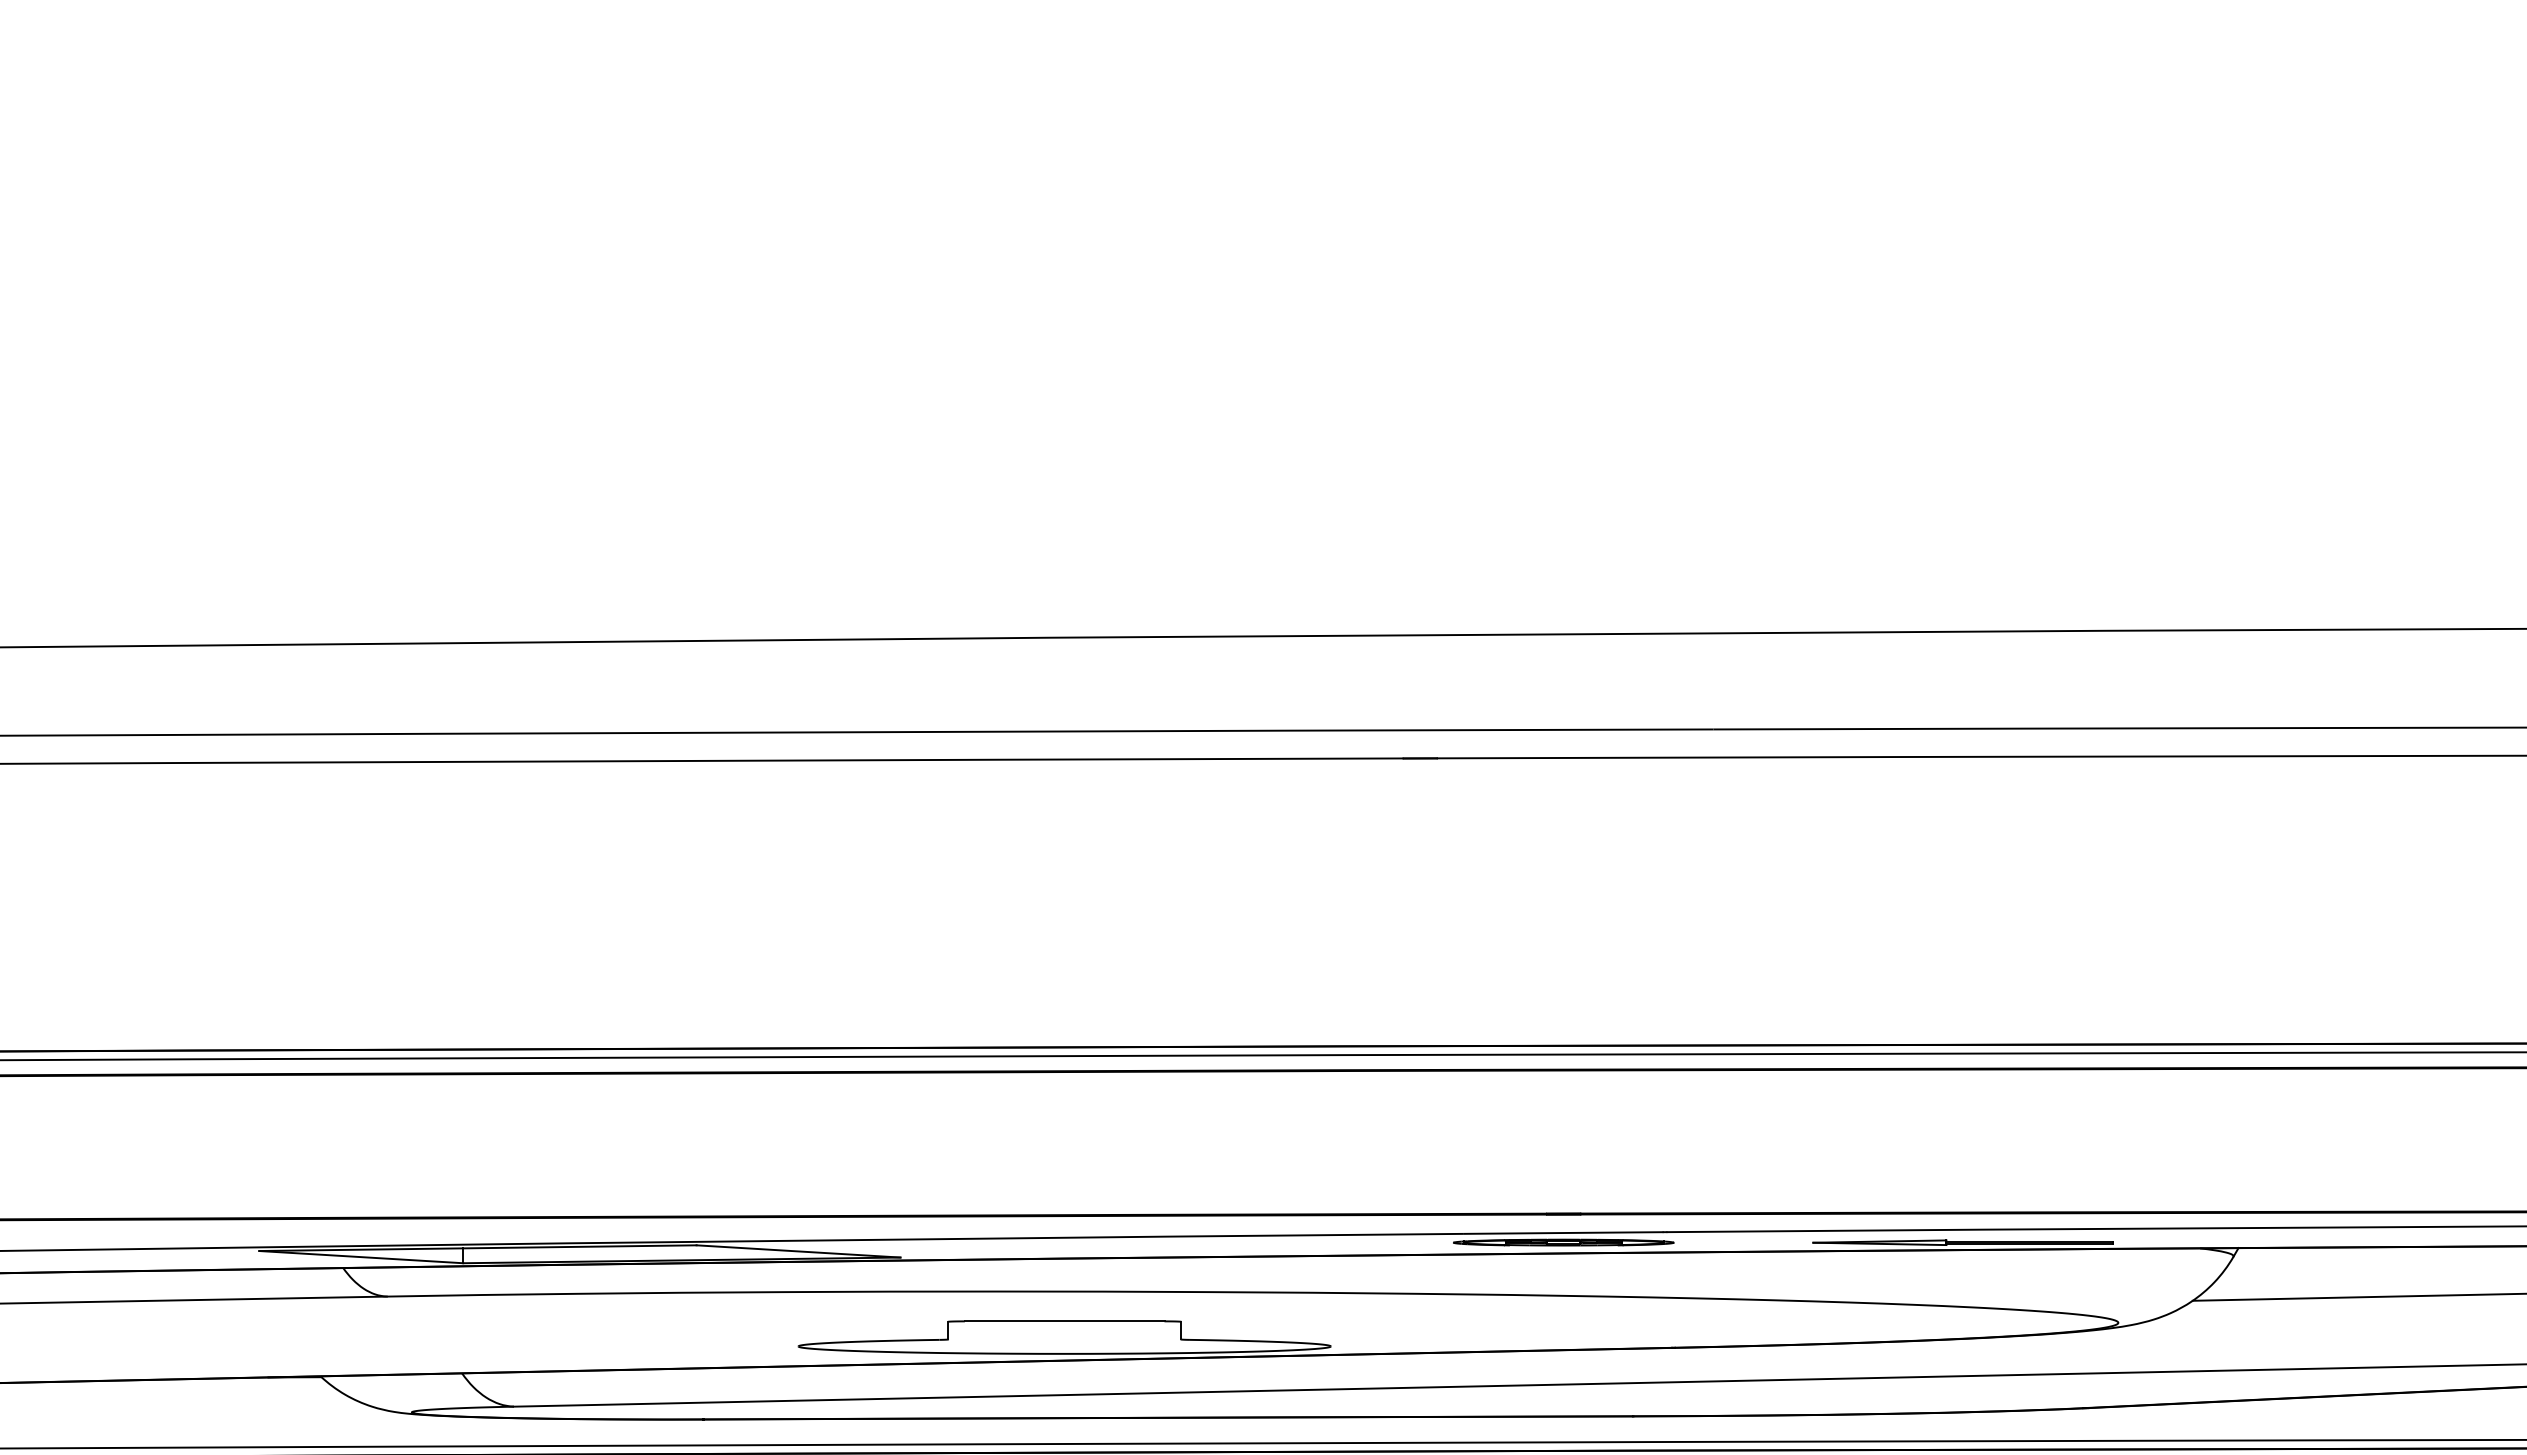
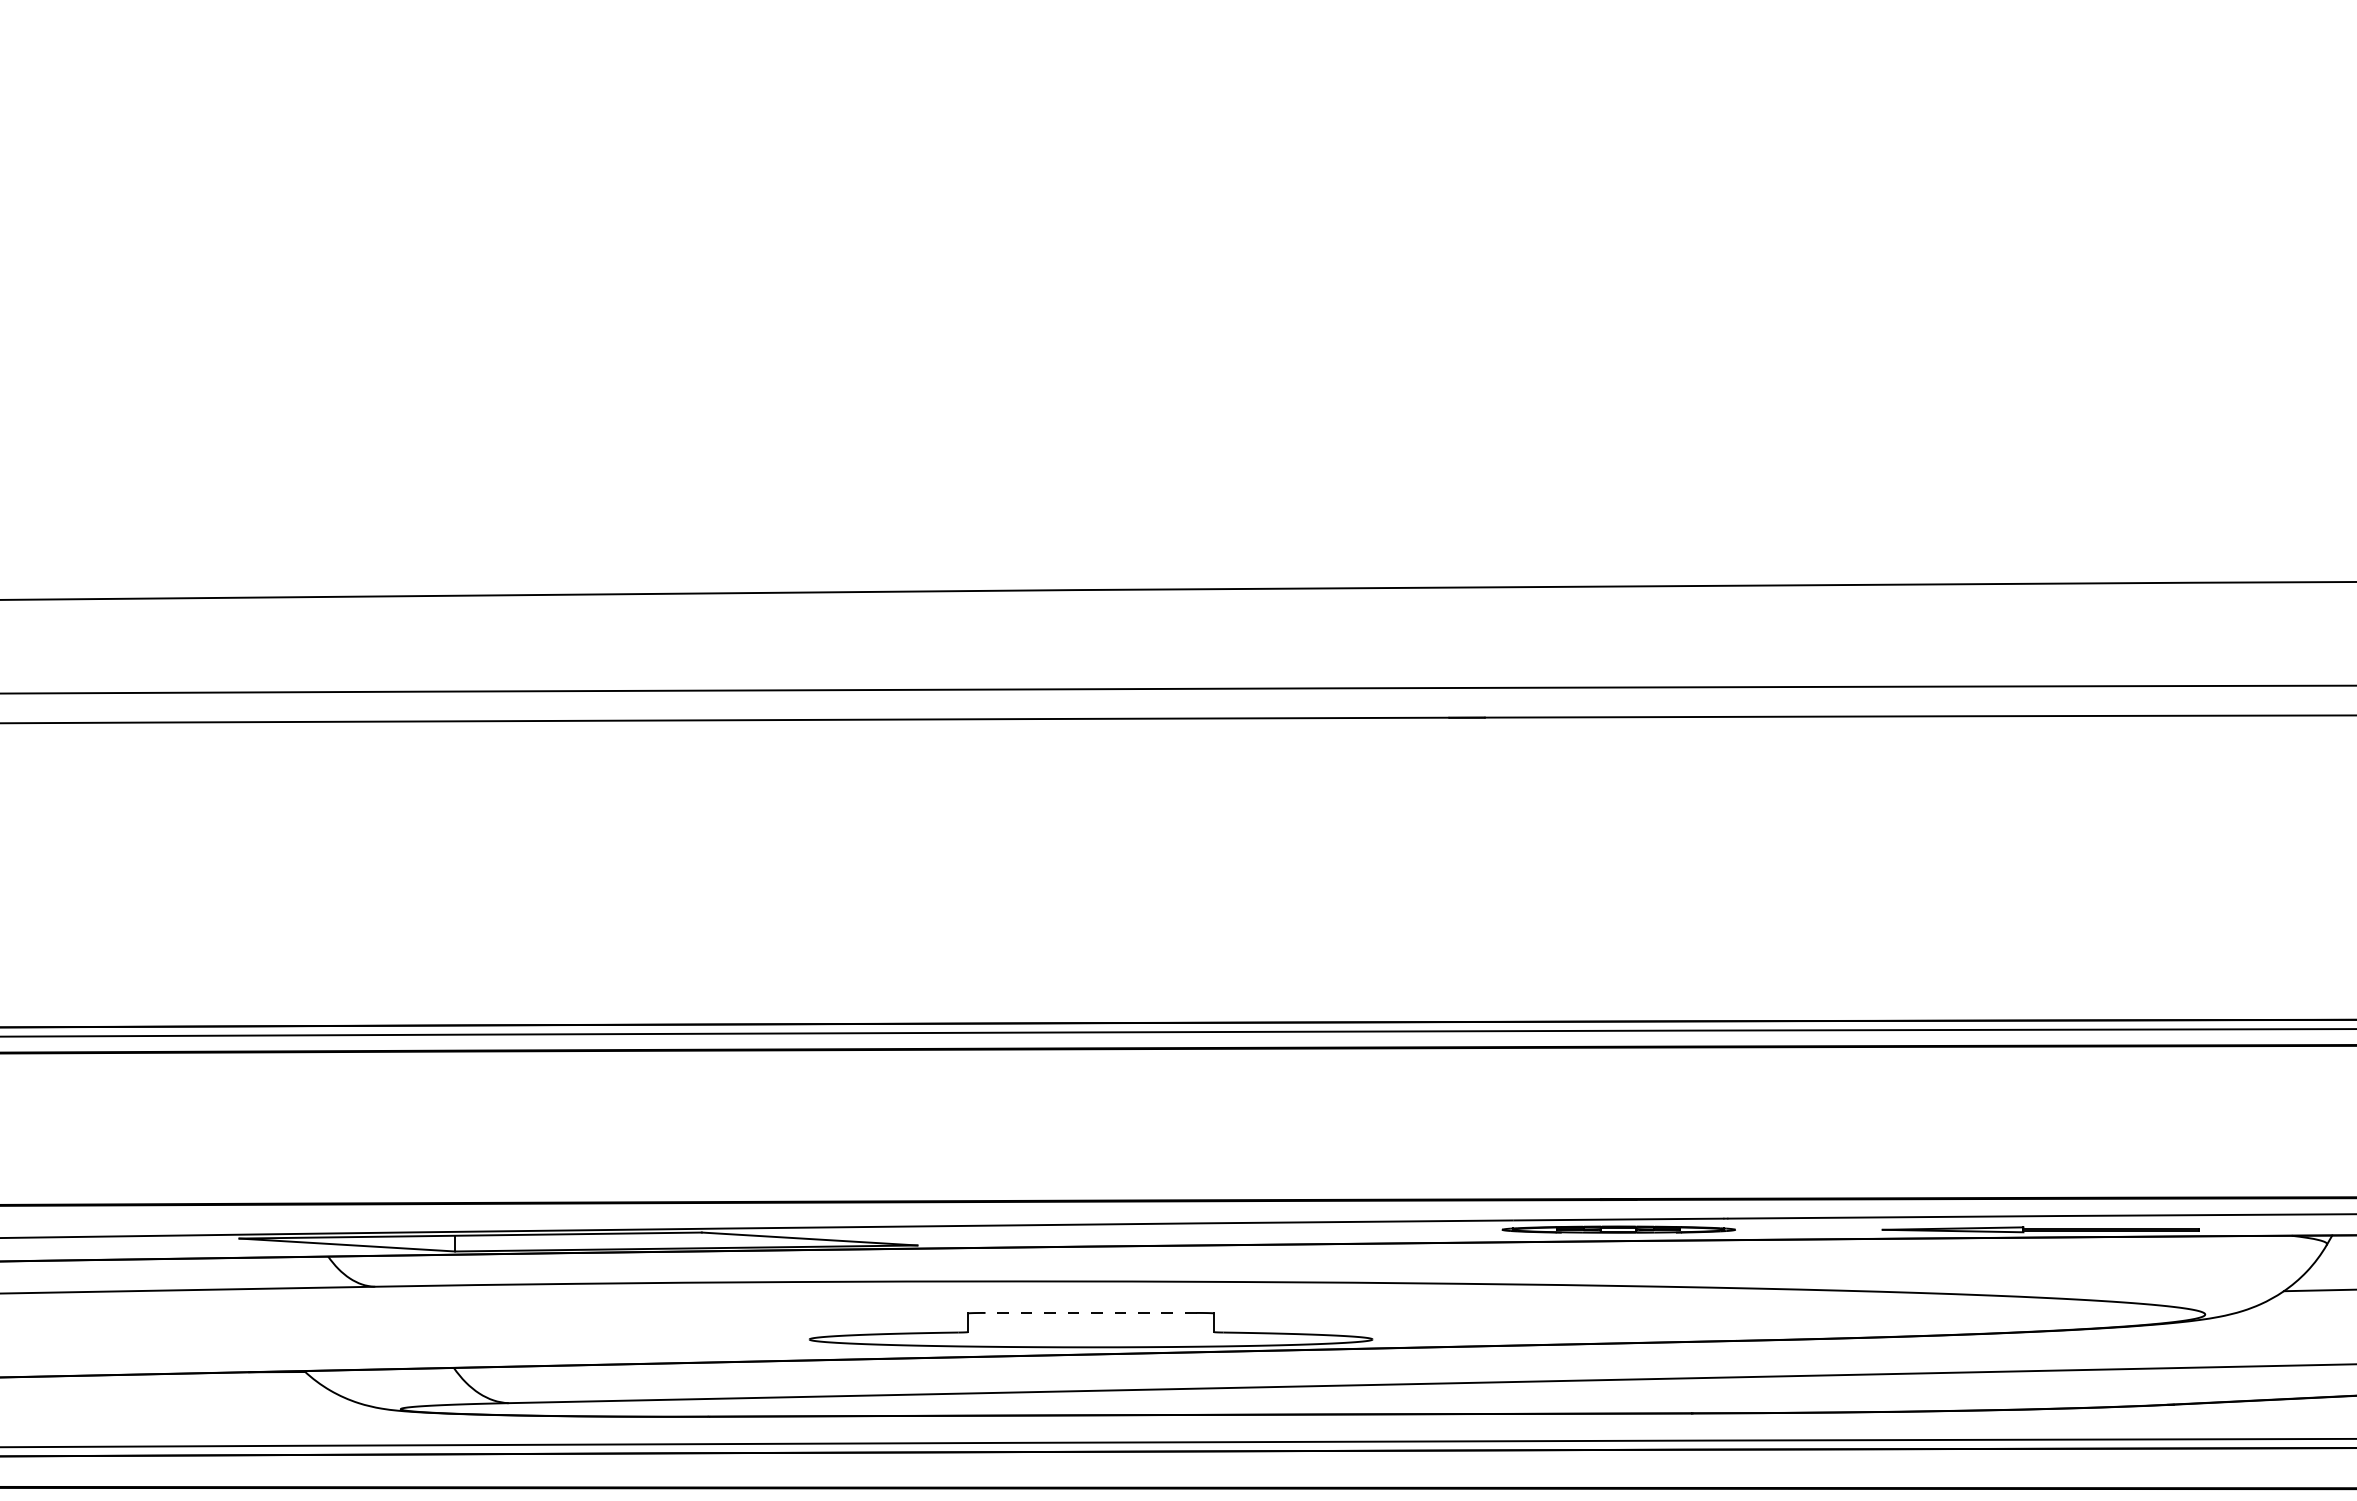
line: (1064, 1321) -> (1090, 1313), solid -> dashed

